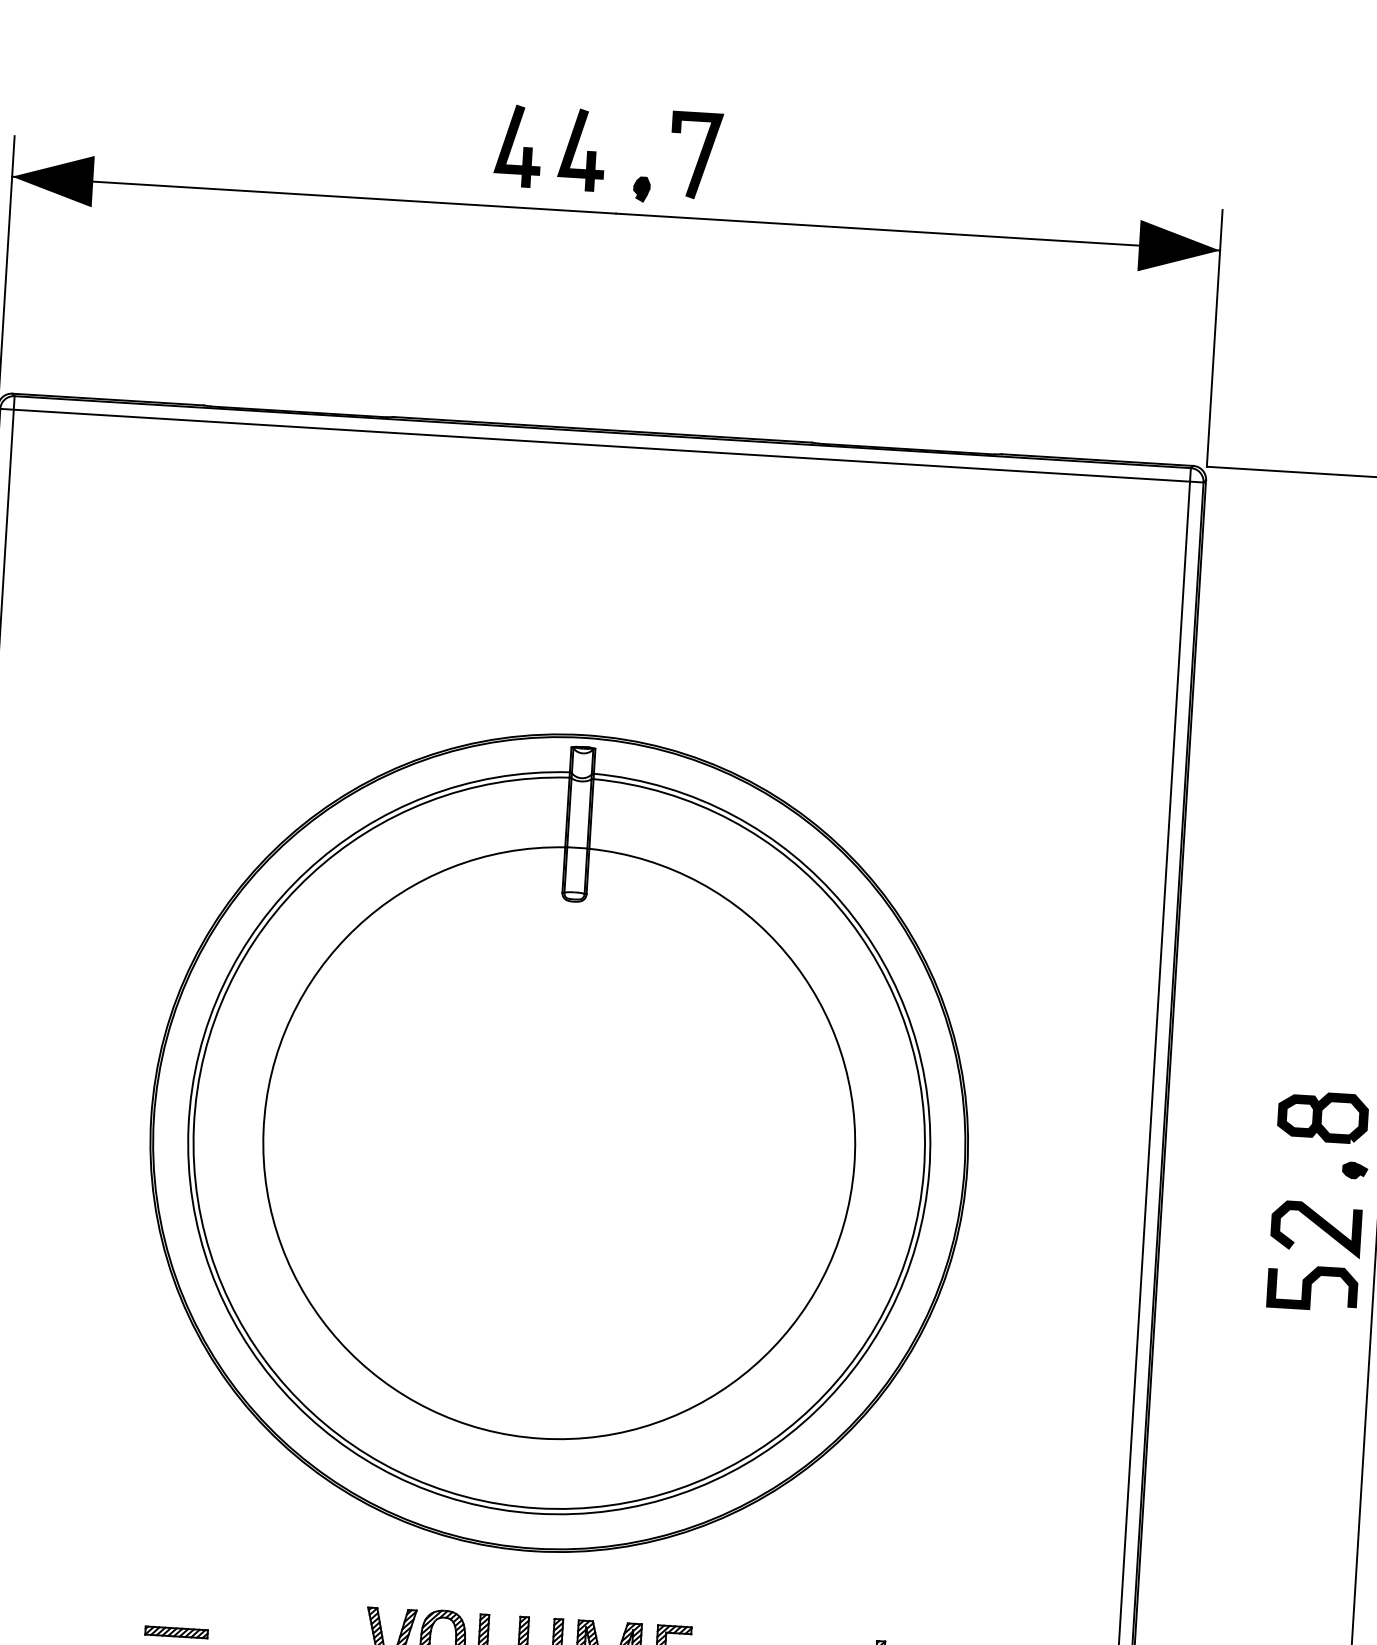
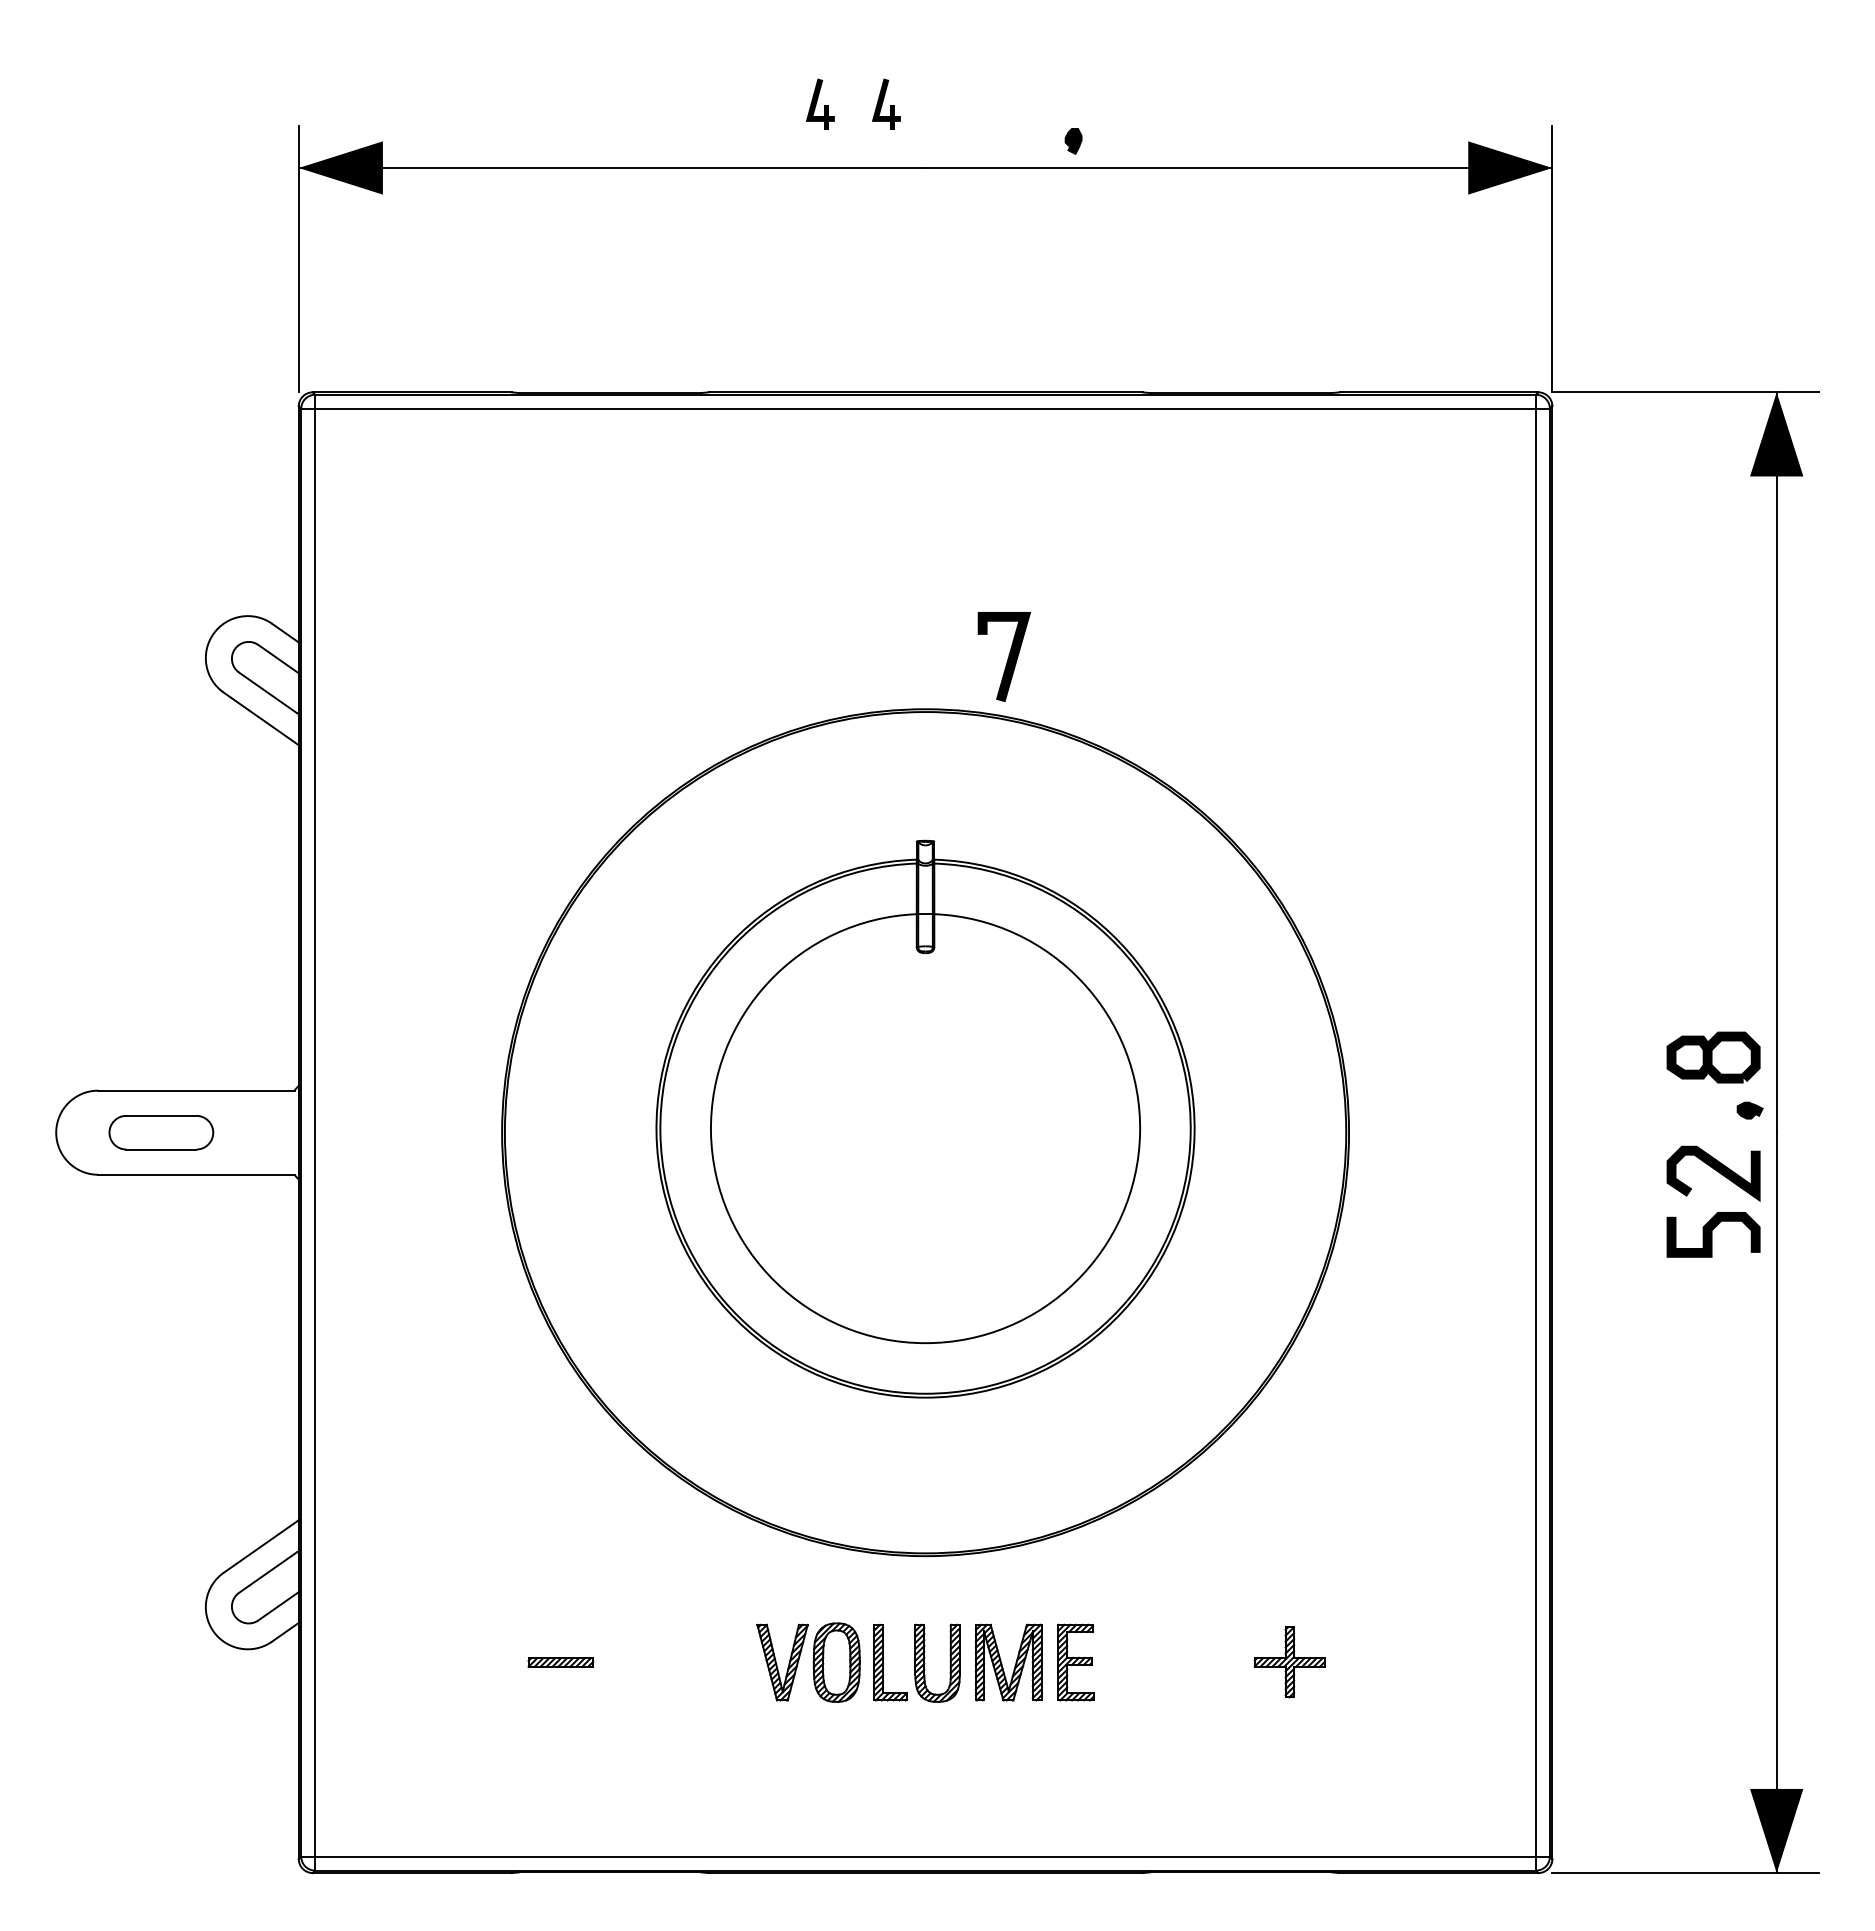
part: (518, 145) -> (820, 103), size x0.6
part: (582, 149) -> (886, 103), size x0.6
line: (698, 157) -> (1007, 658), moved
part: (641, 189) -> (1073, 141), moved
part: (560, 1129) -> (925, 1118), size x0.7

